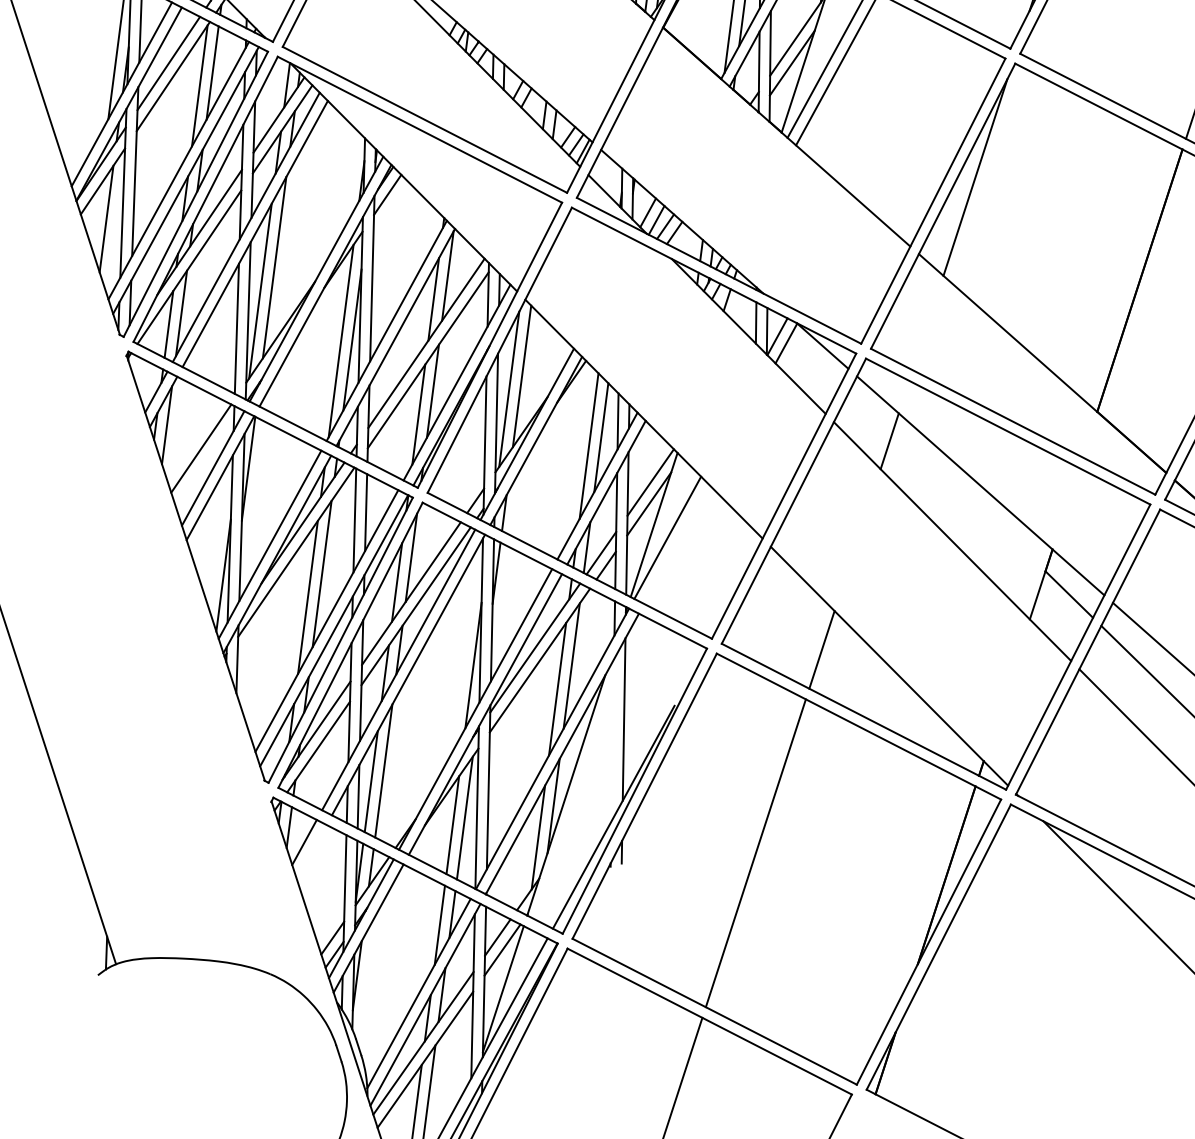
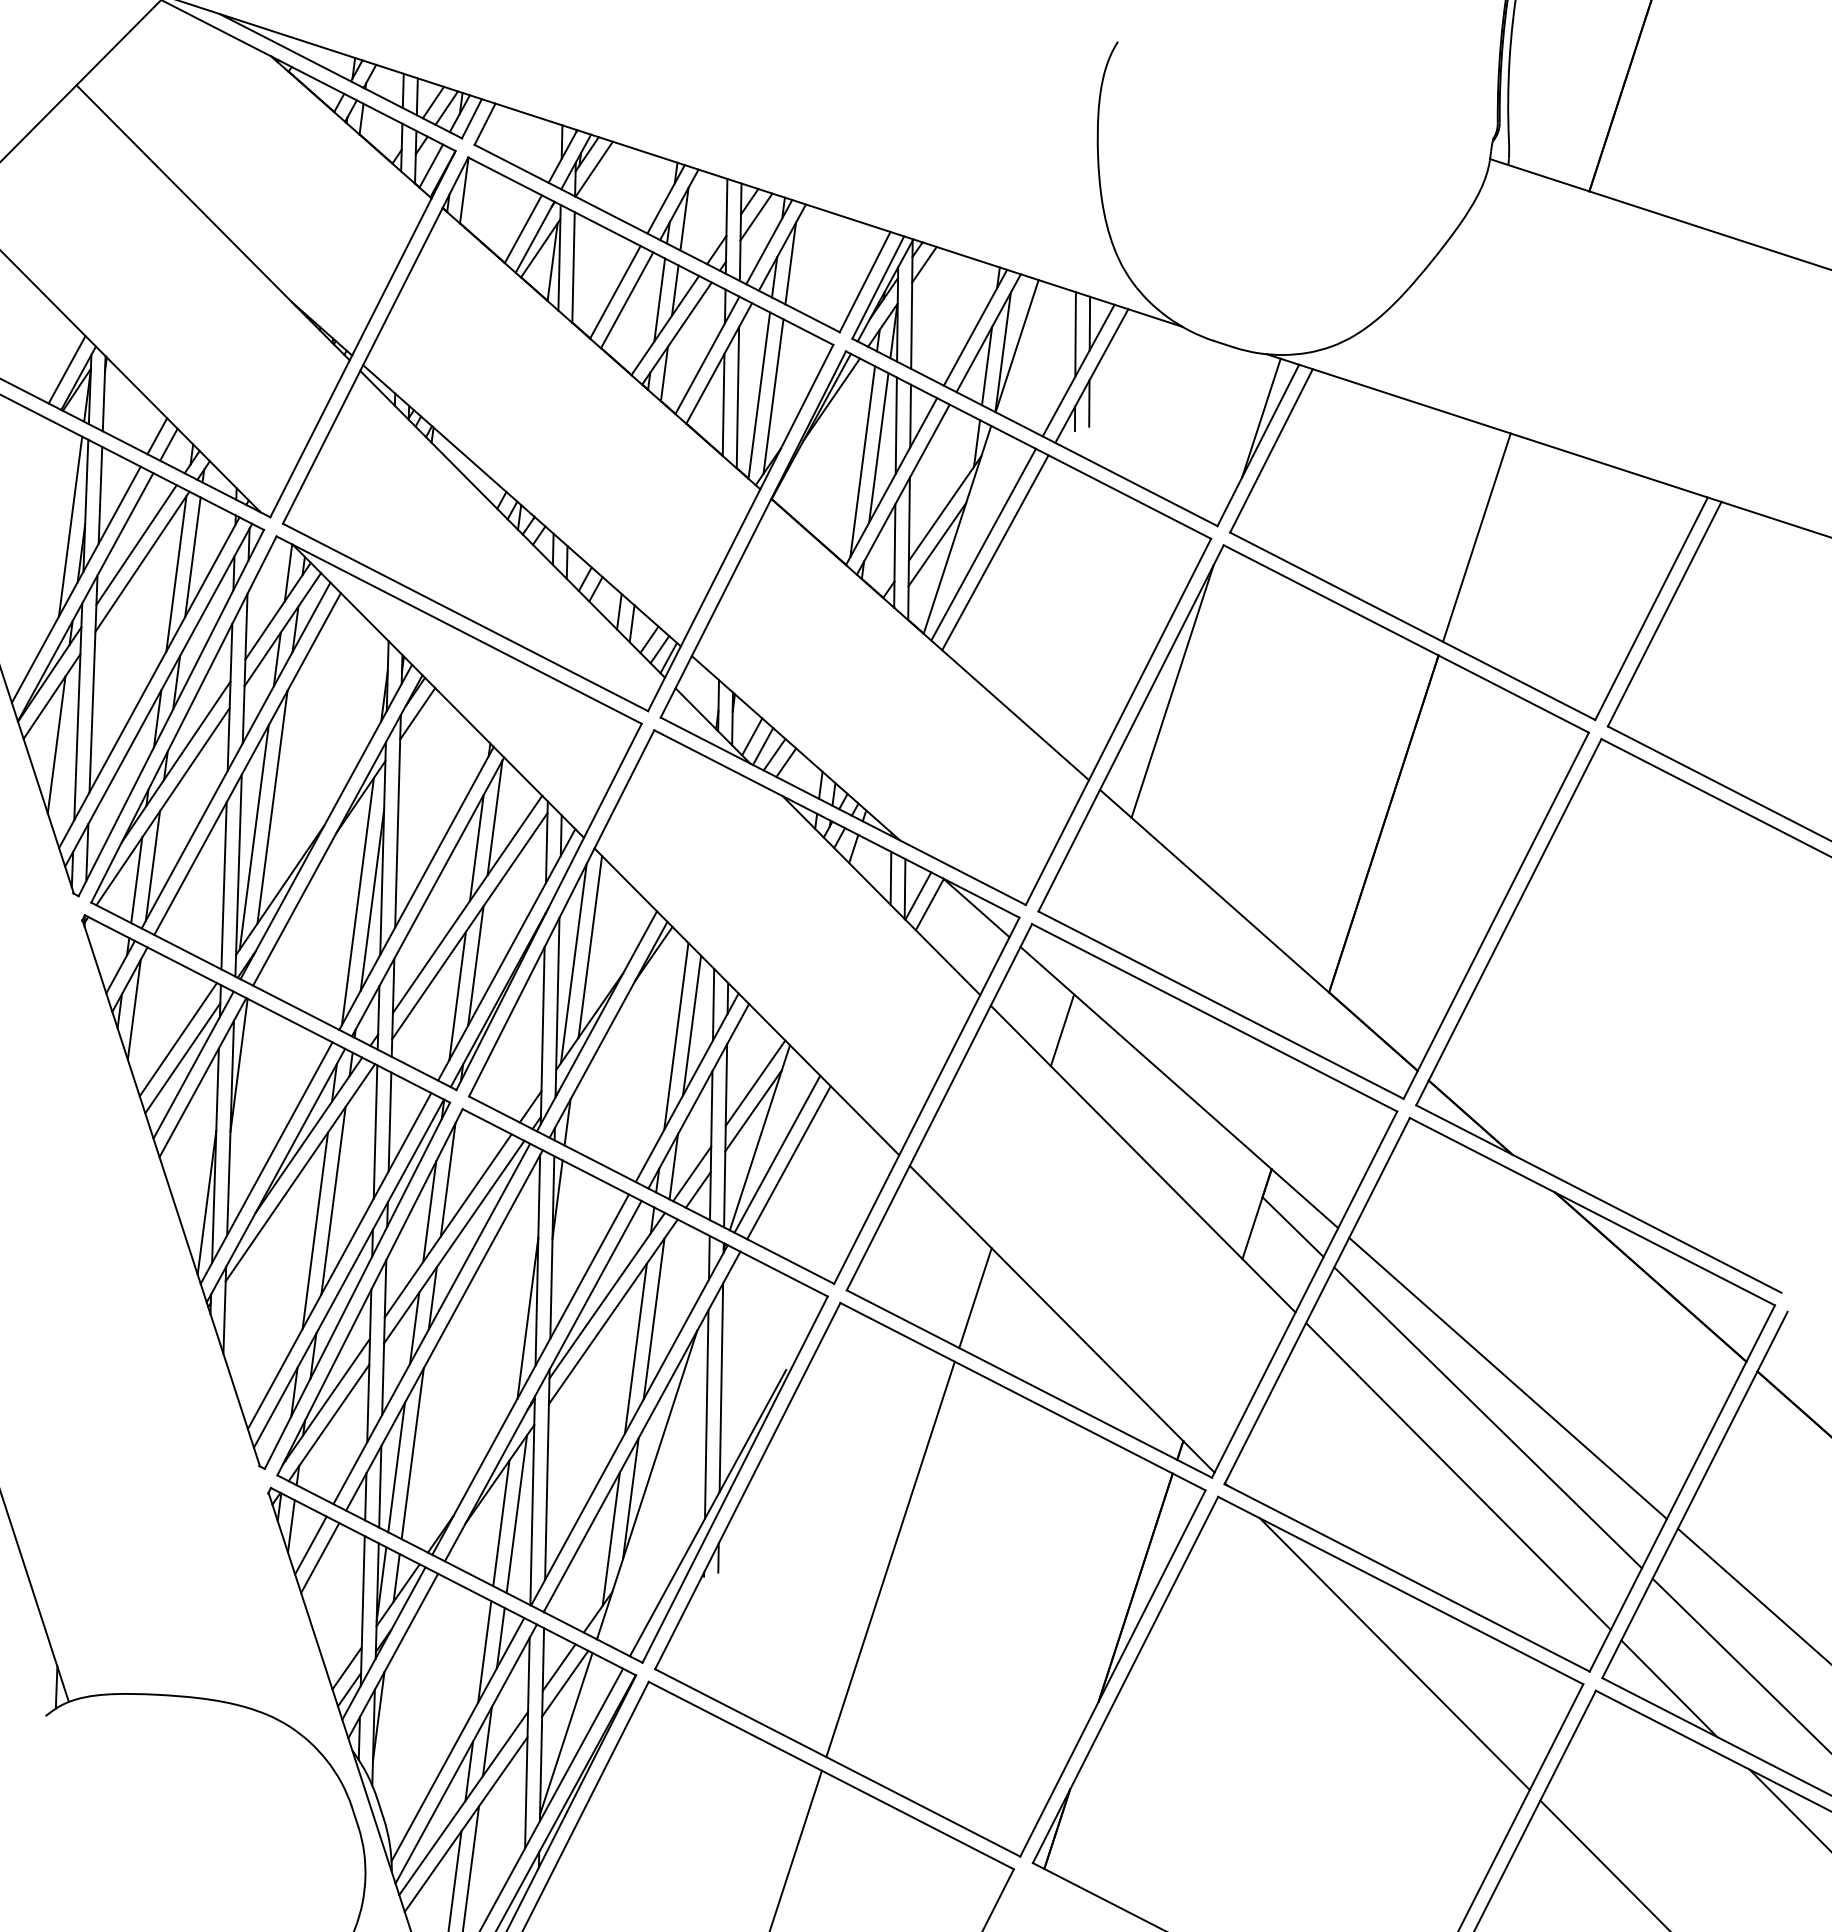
line: (204, 463) -> (182, 1058), added
line: (676, 544) -> (788, 1162), added
line: (612, 740) -> (706, 1414), added
line: (312, 852) -> (320, 1558), added

